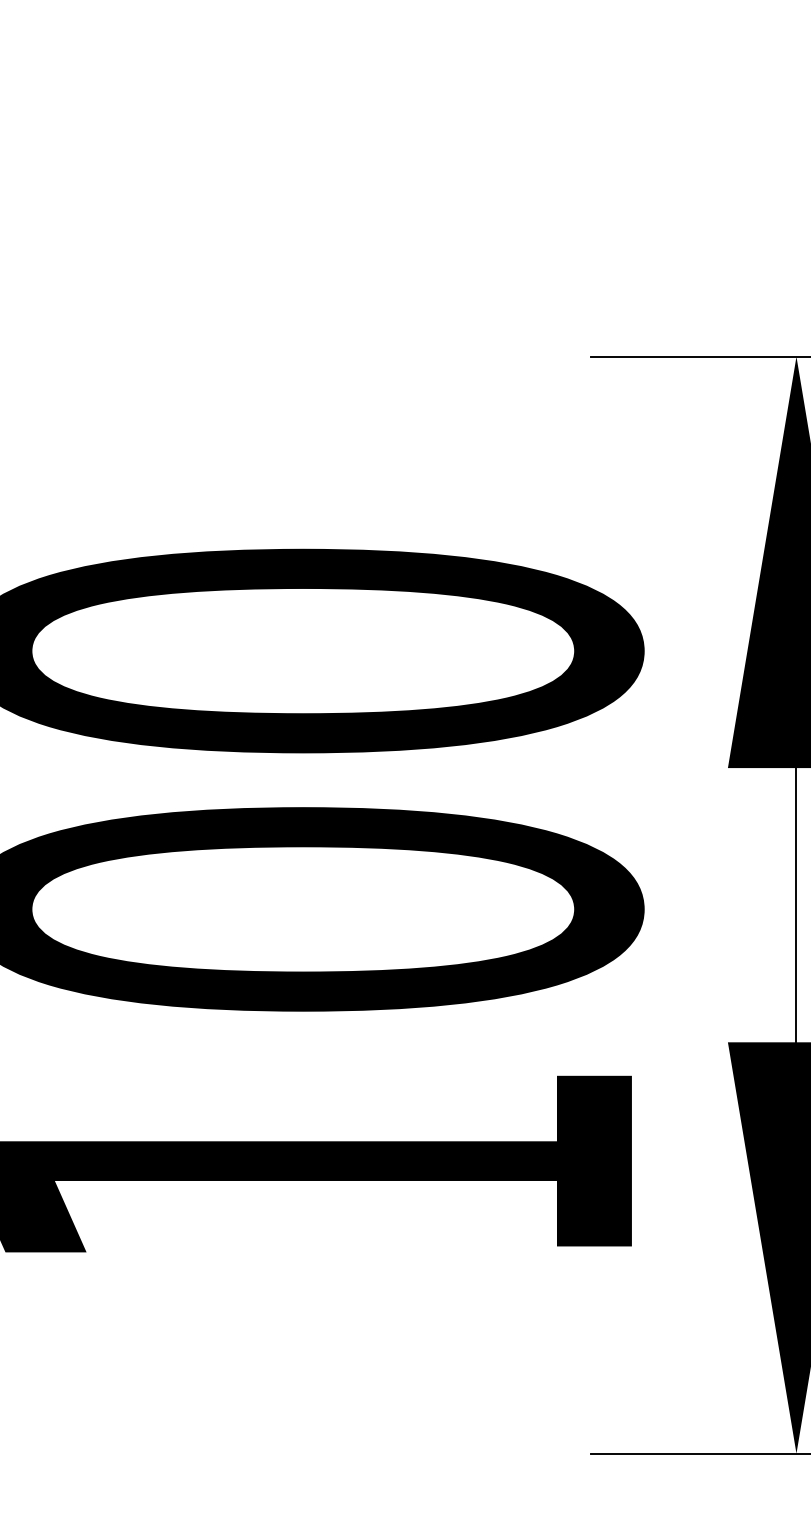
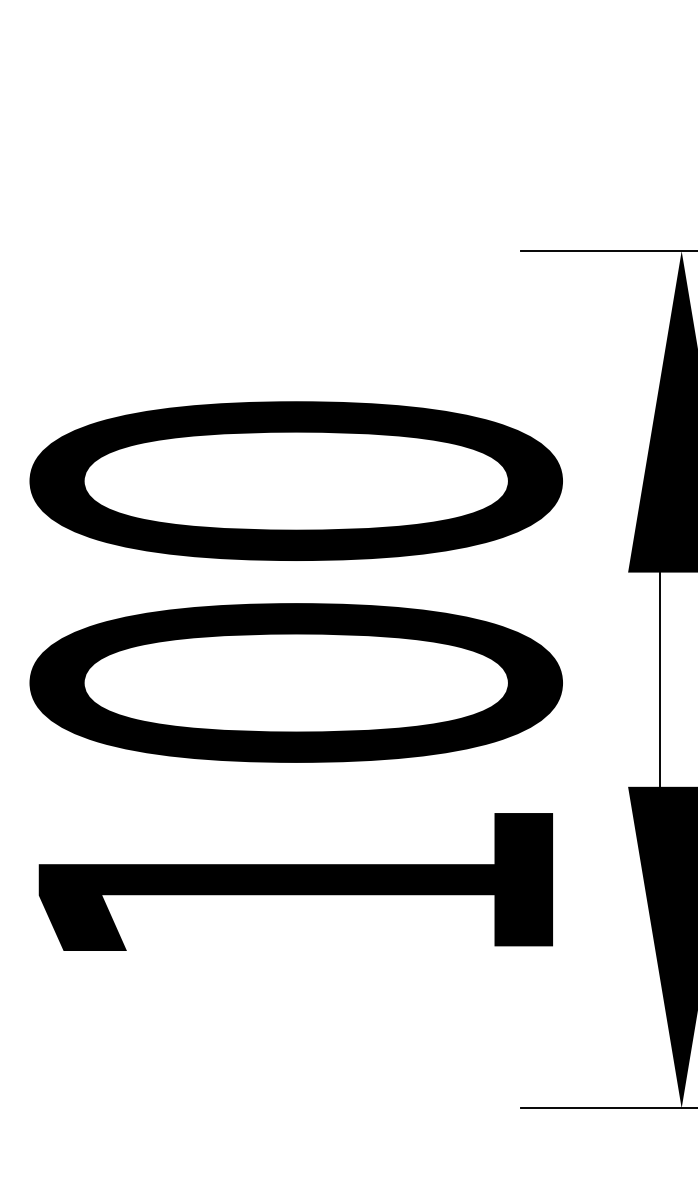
line: (796, 904) -> (659, 679), moved

